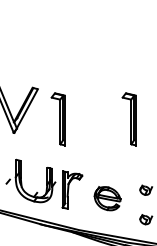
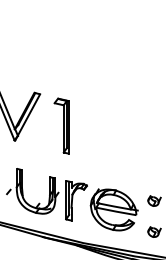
part: (129, 118) -> (136, 125), removed
part: (107, 198) -> (113, 209), size x1.67

